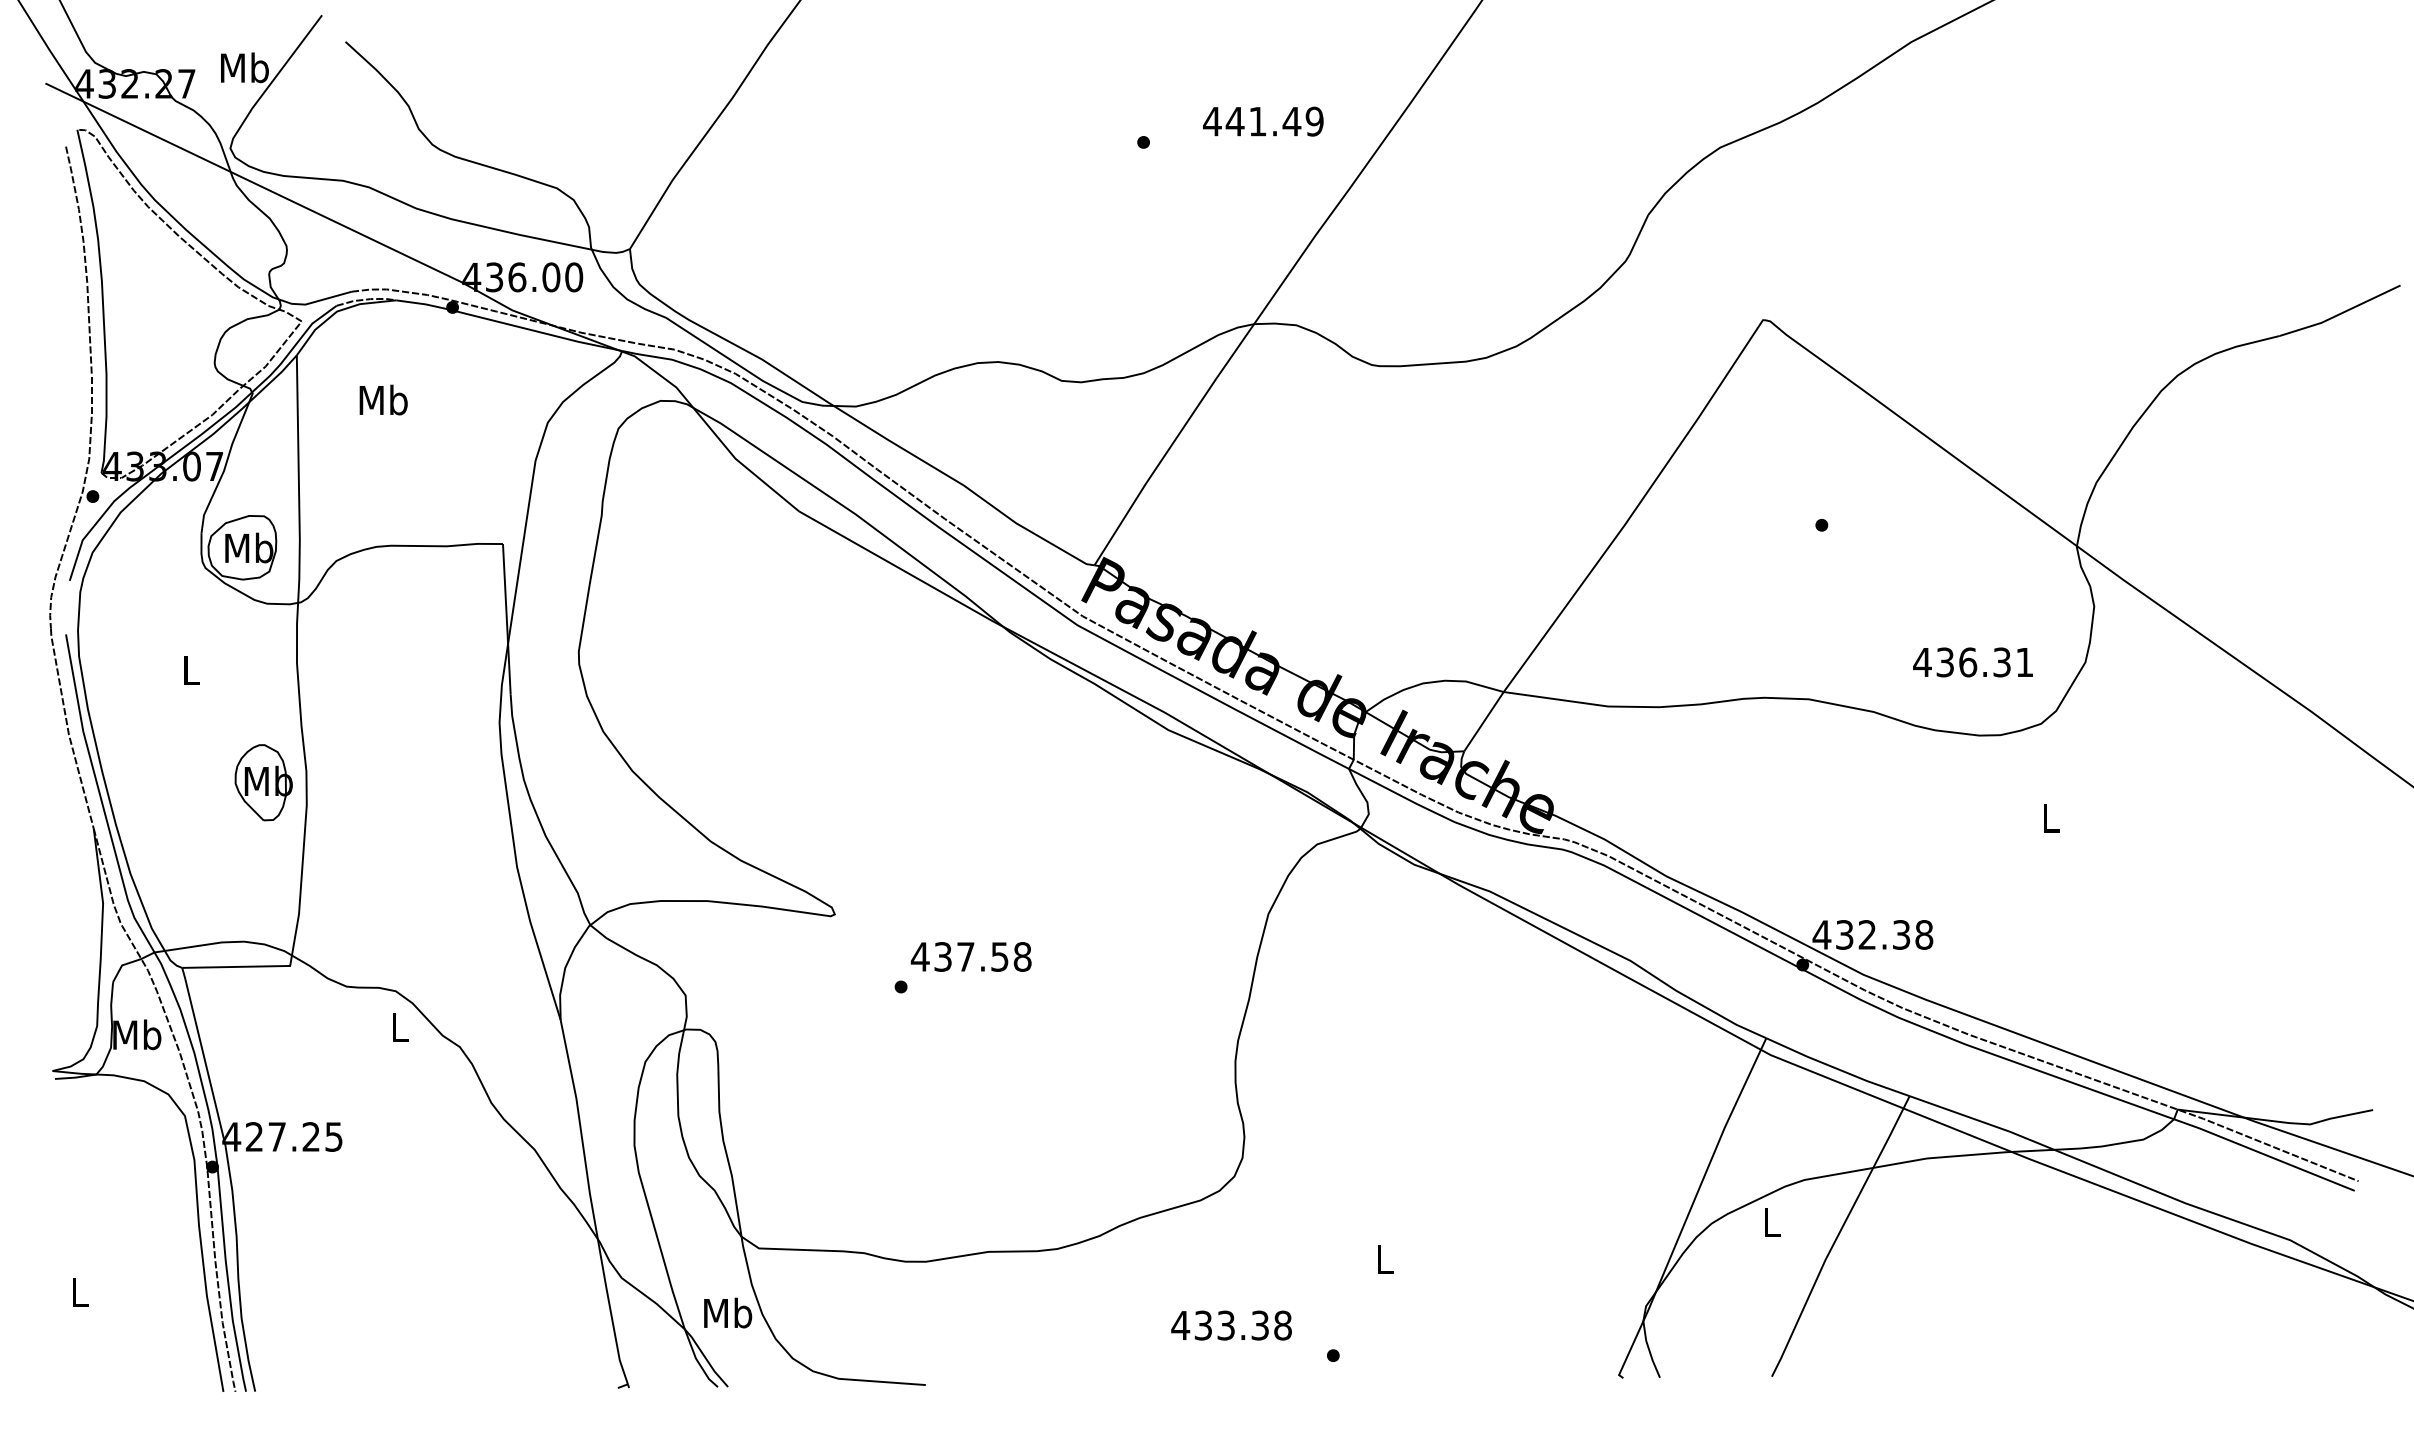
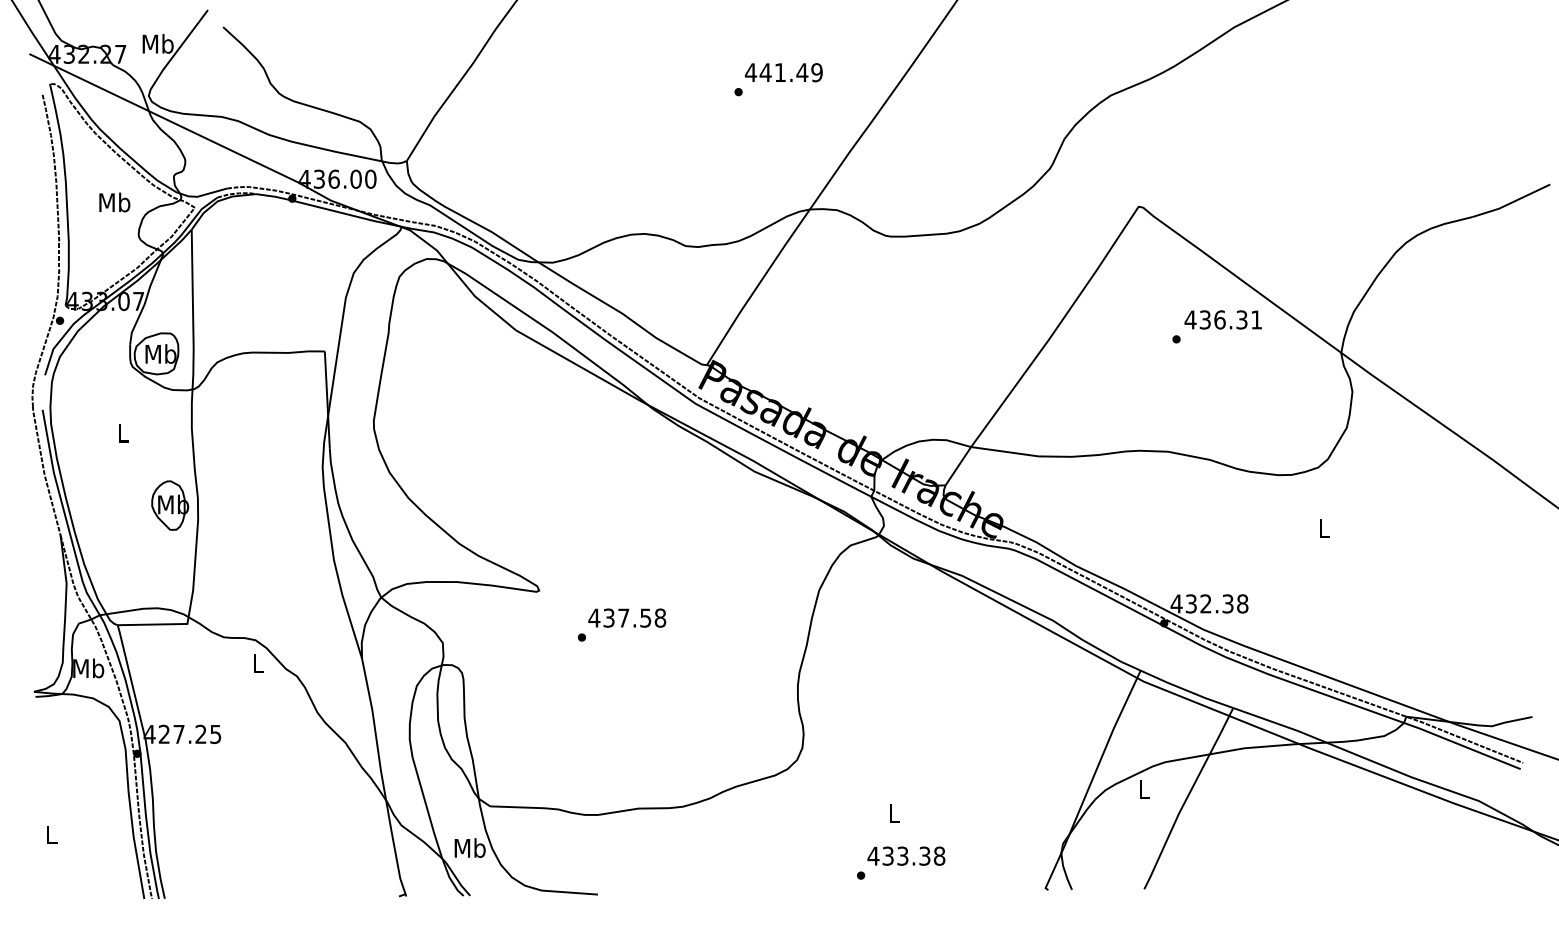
text: (1262, 121) -> (783, 72), moved
text: (383, 400) -> (114, 202), moved
text: (1971, 661) -> (1222, 319), moved
text: (1231, 1324) -> (906, 855), moved

